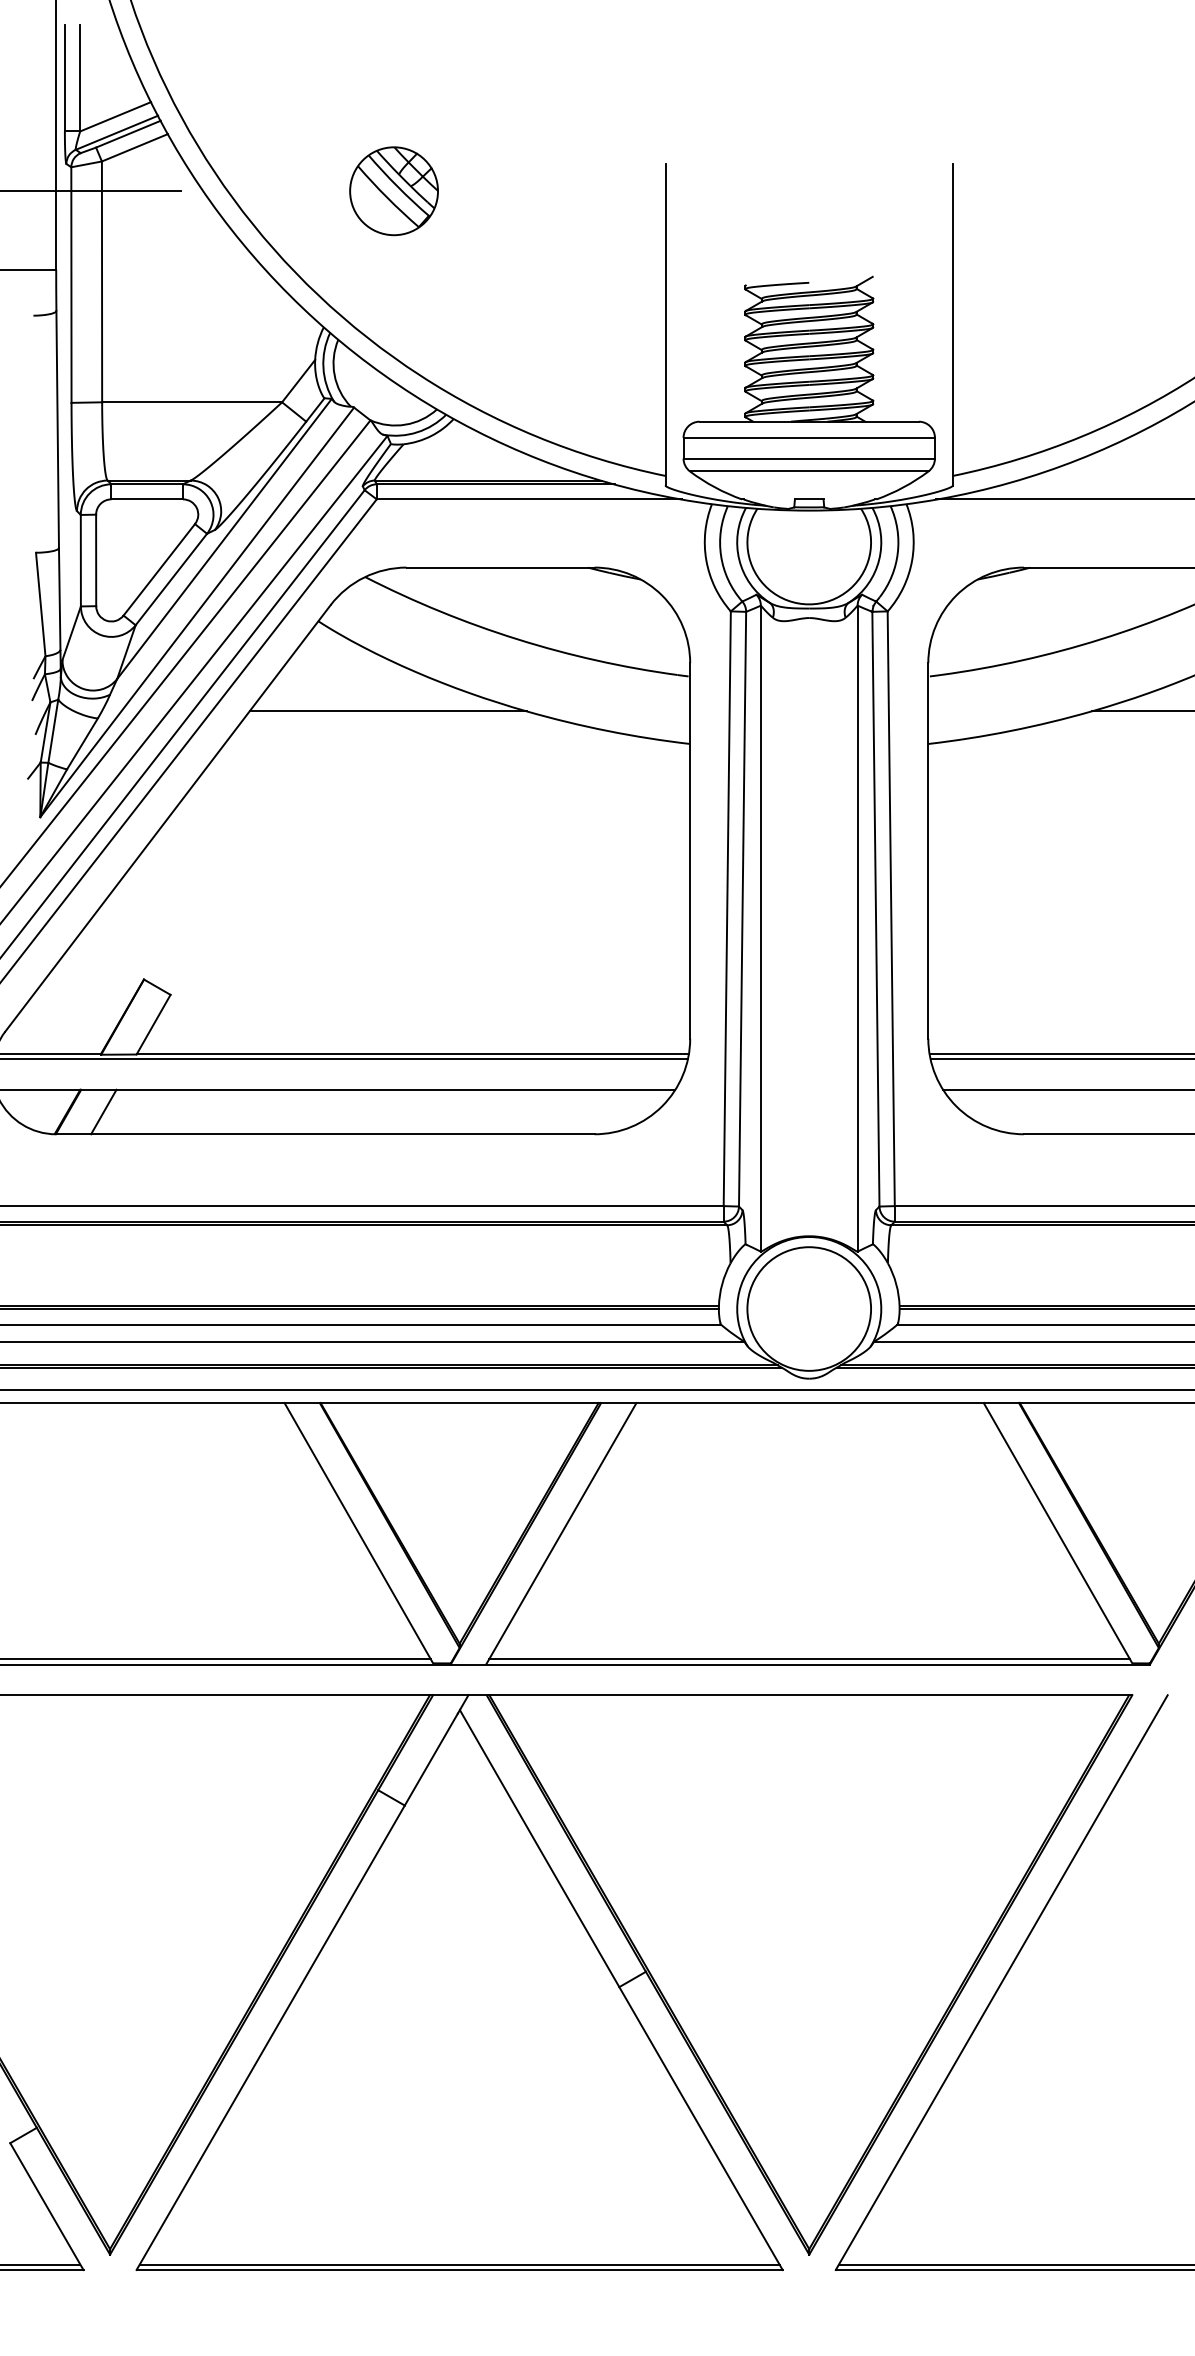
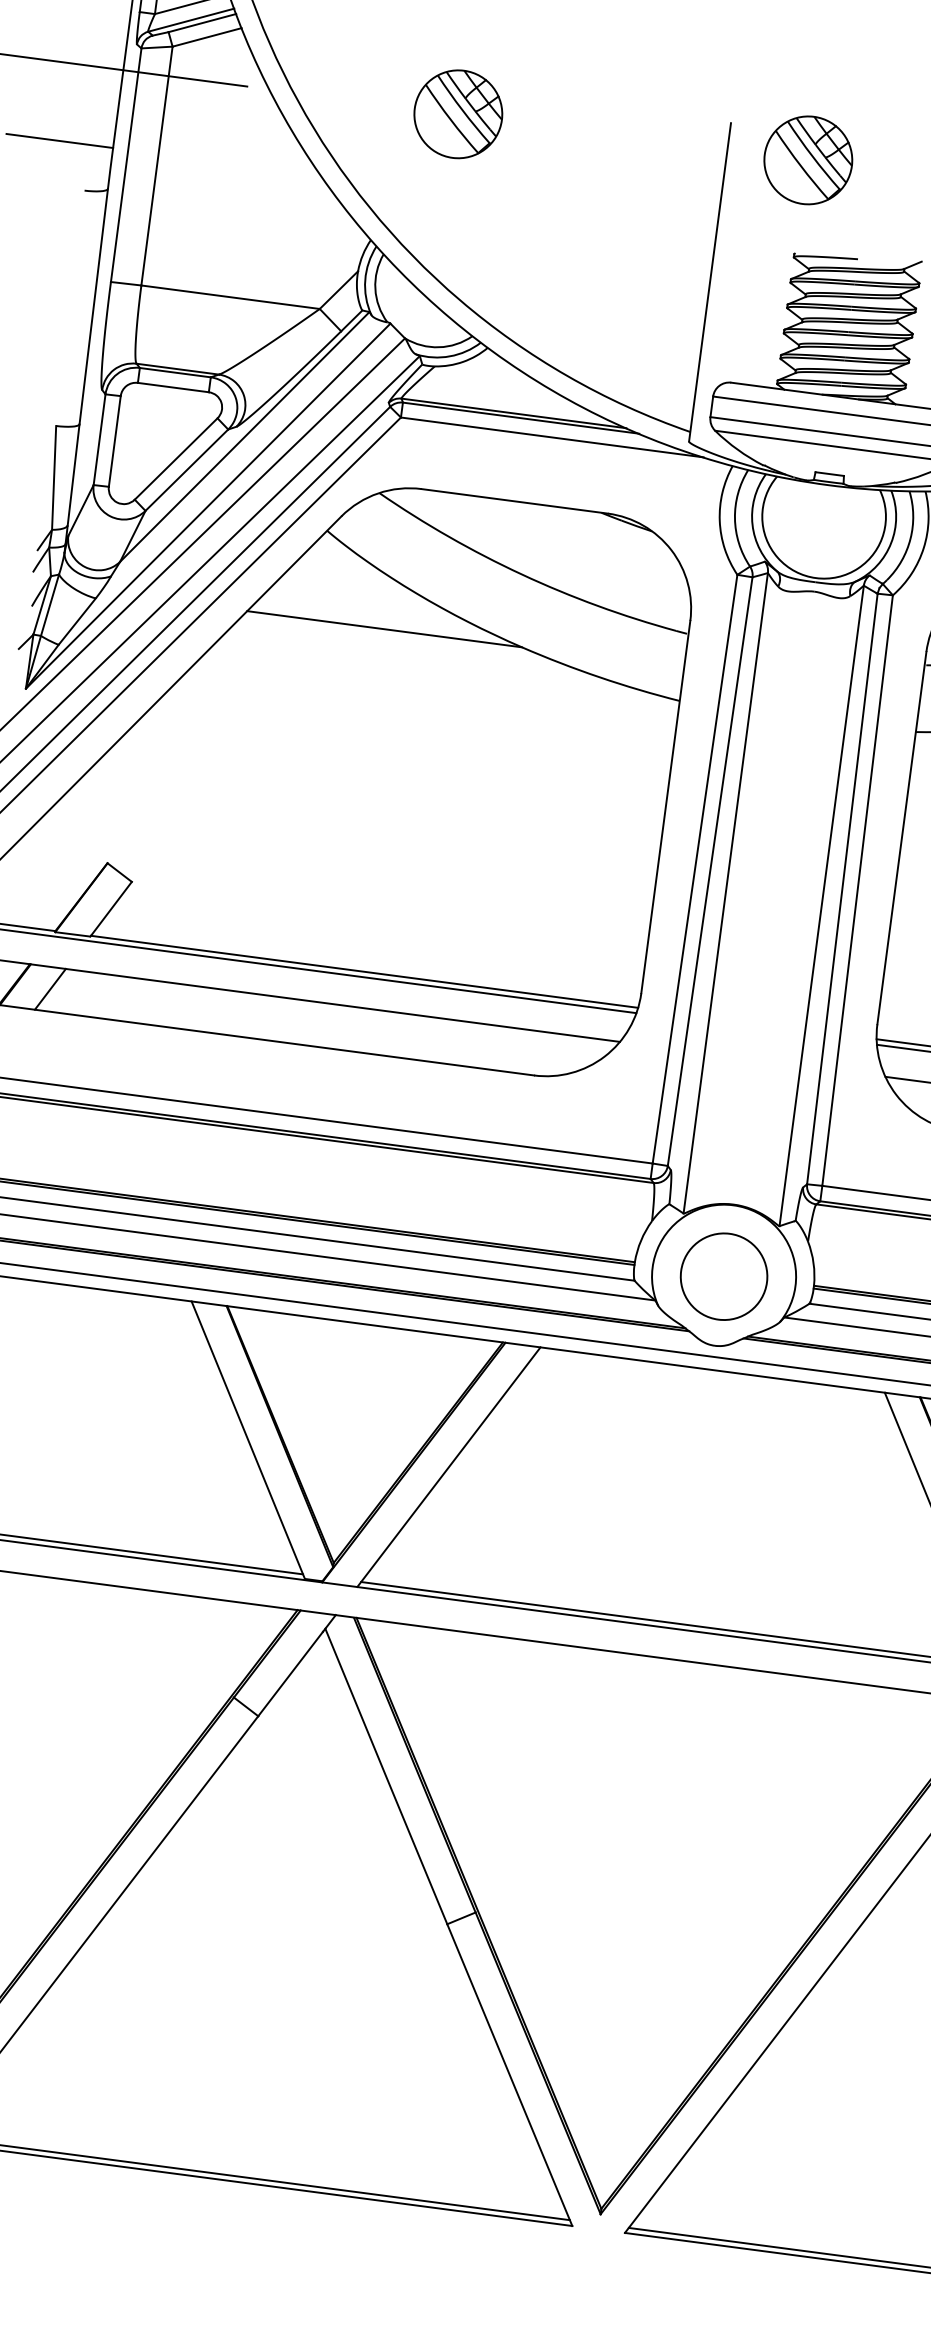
part: (746, 191) -> (807, 160), added
circle: (809, 1308) -> (724, 1276), size x0.7

